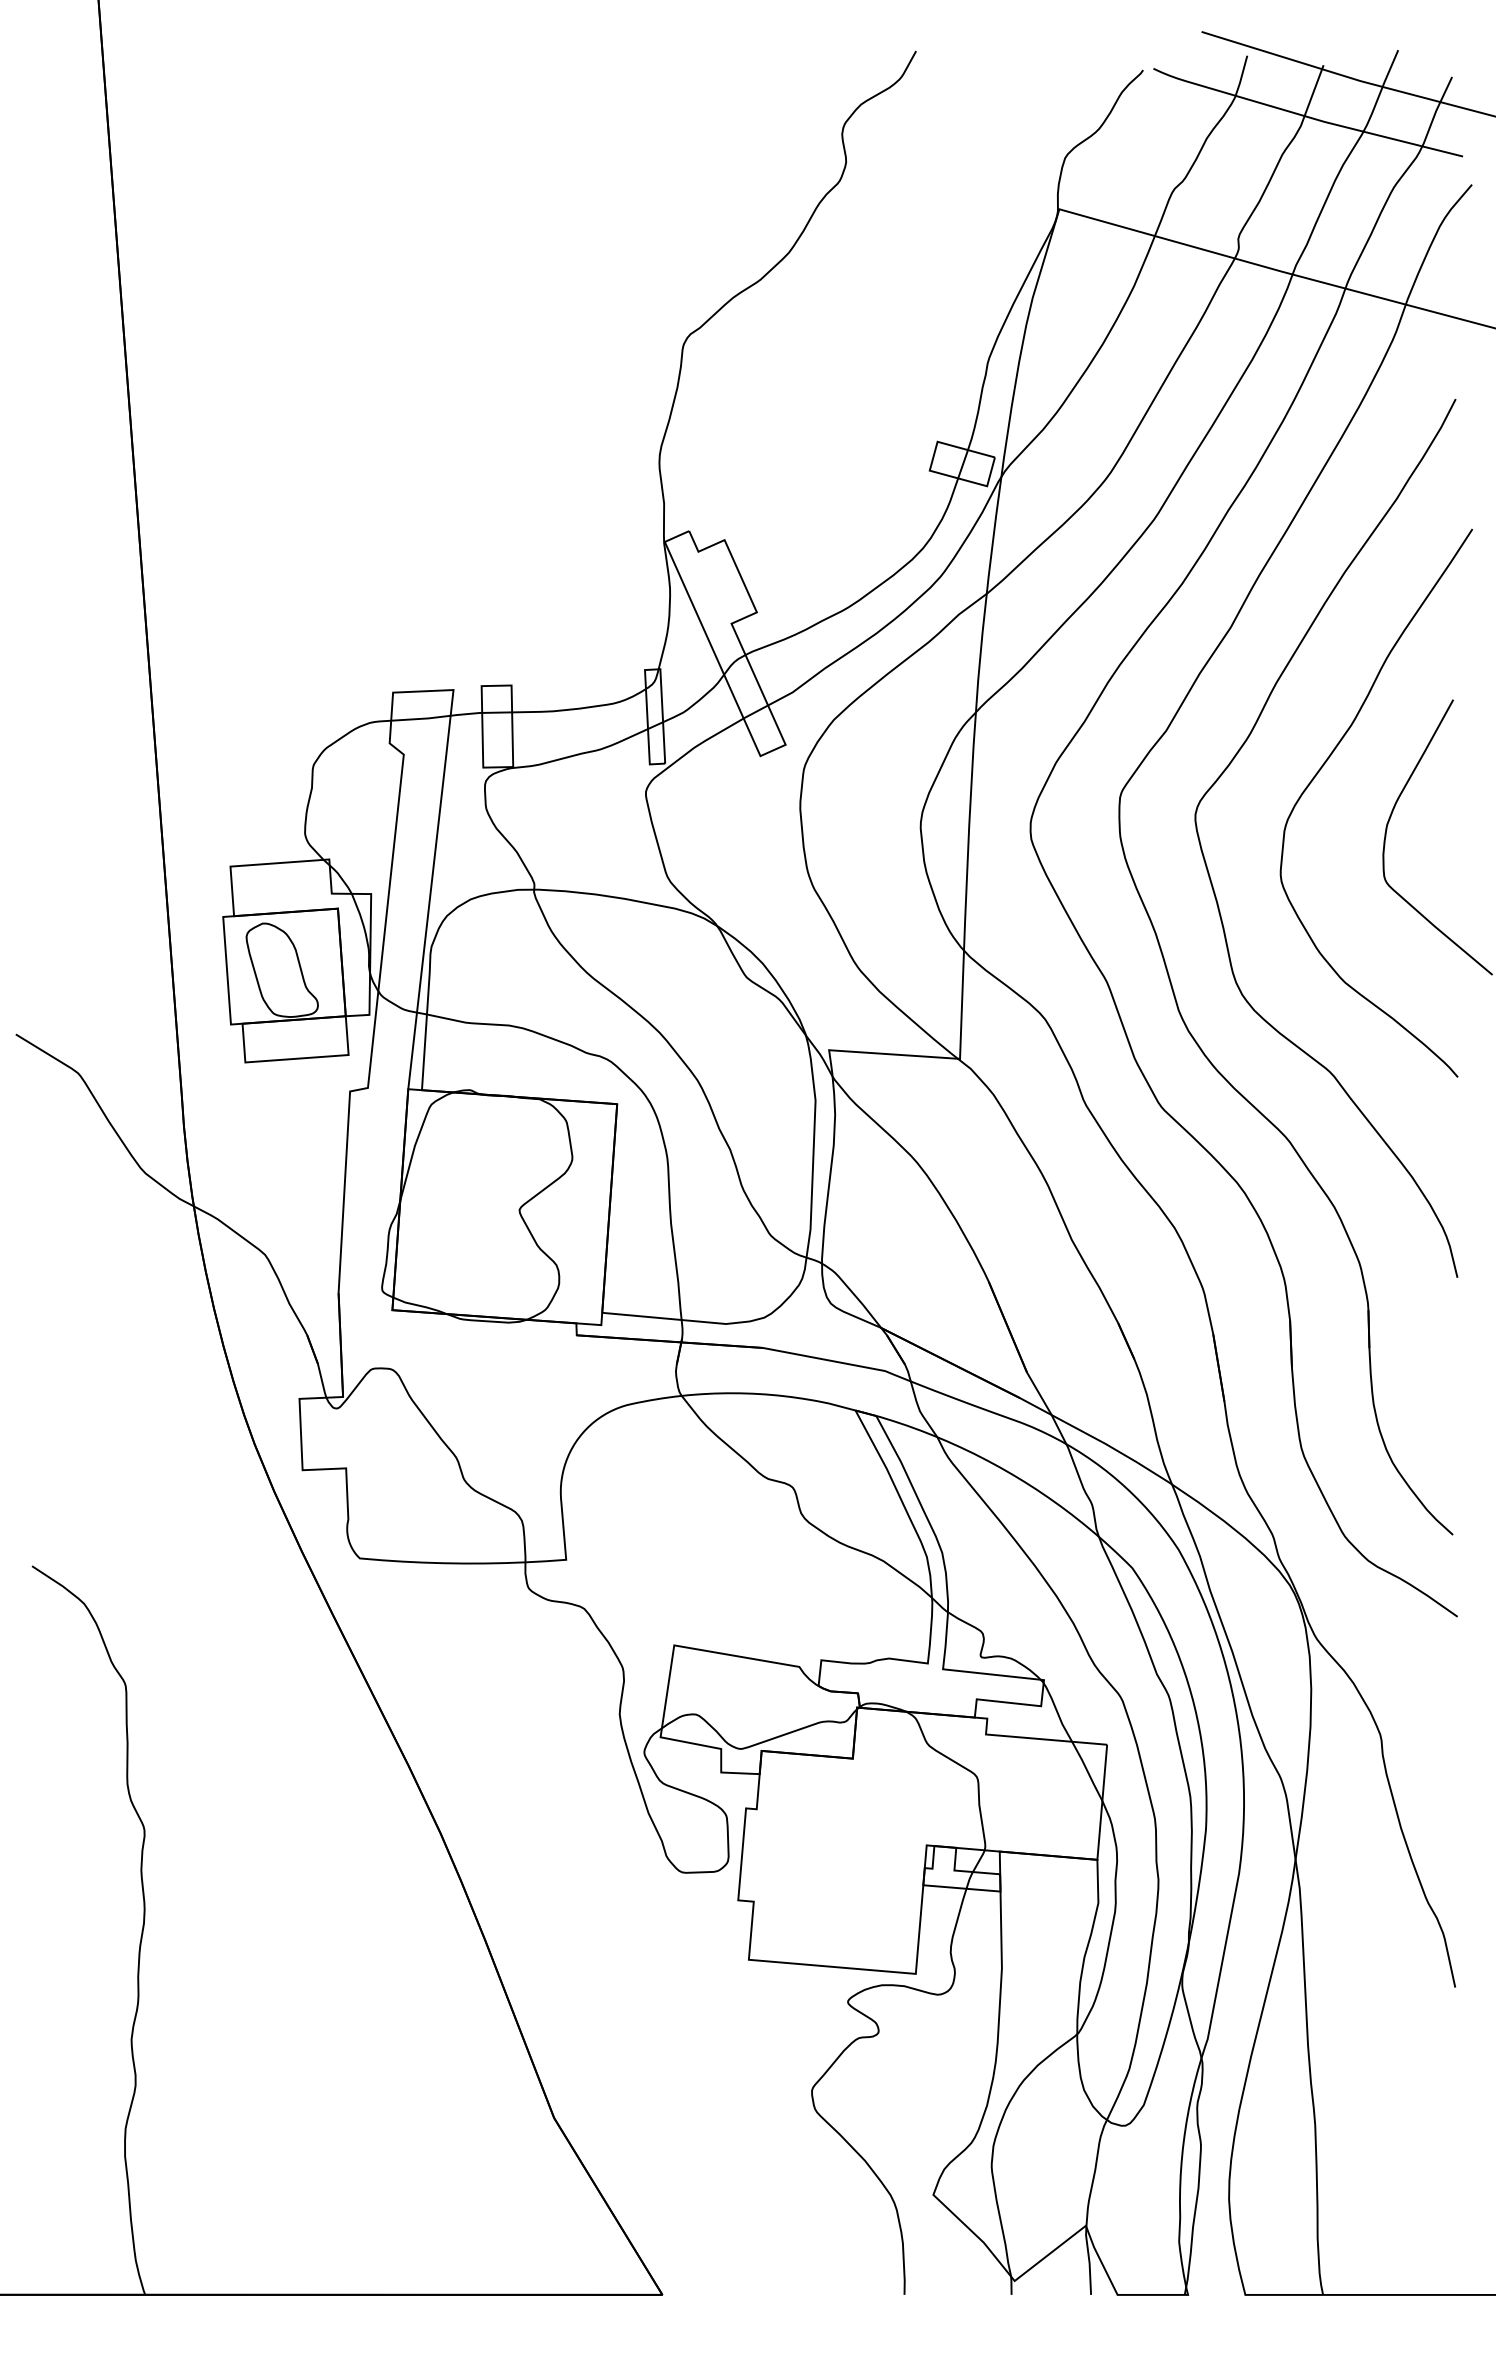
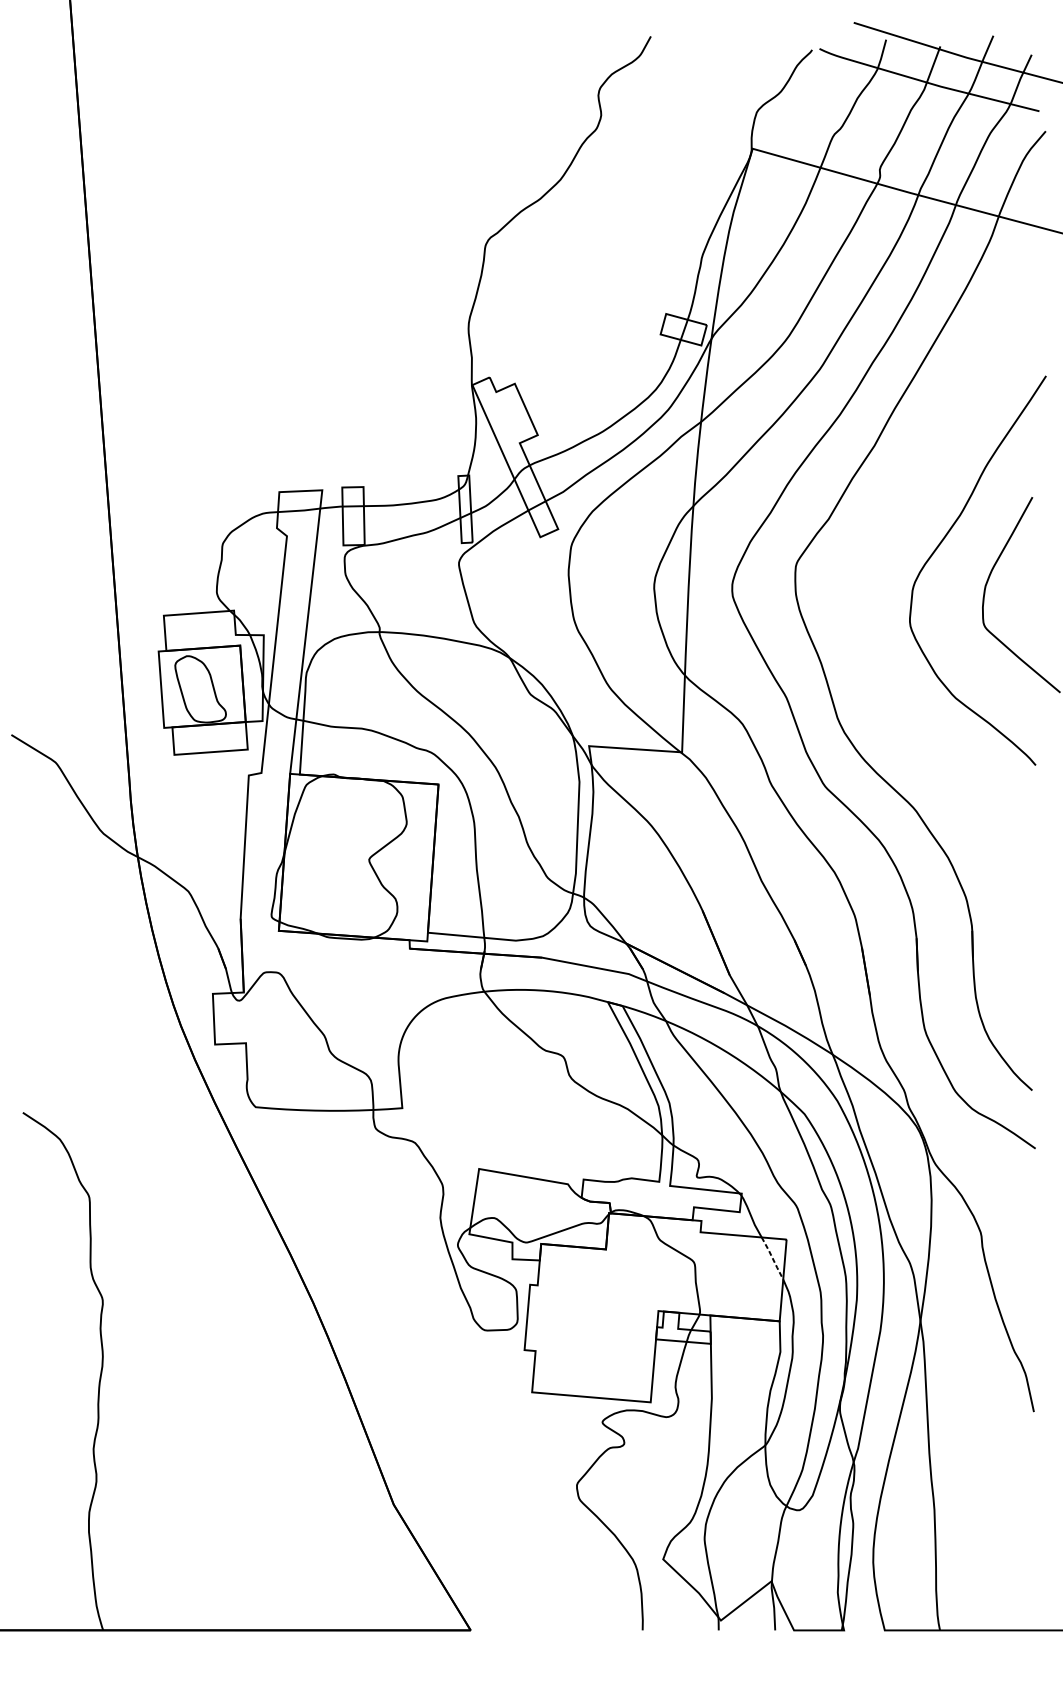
curve: (1229, 766) -> (873, 544), removed
line: (1087, 1771) -> (772, 1258), solid -> dashed

